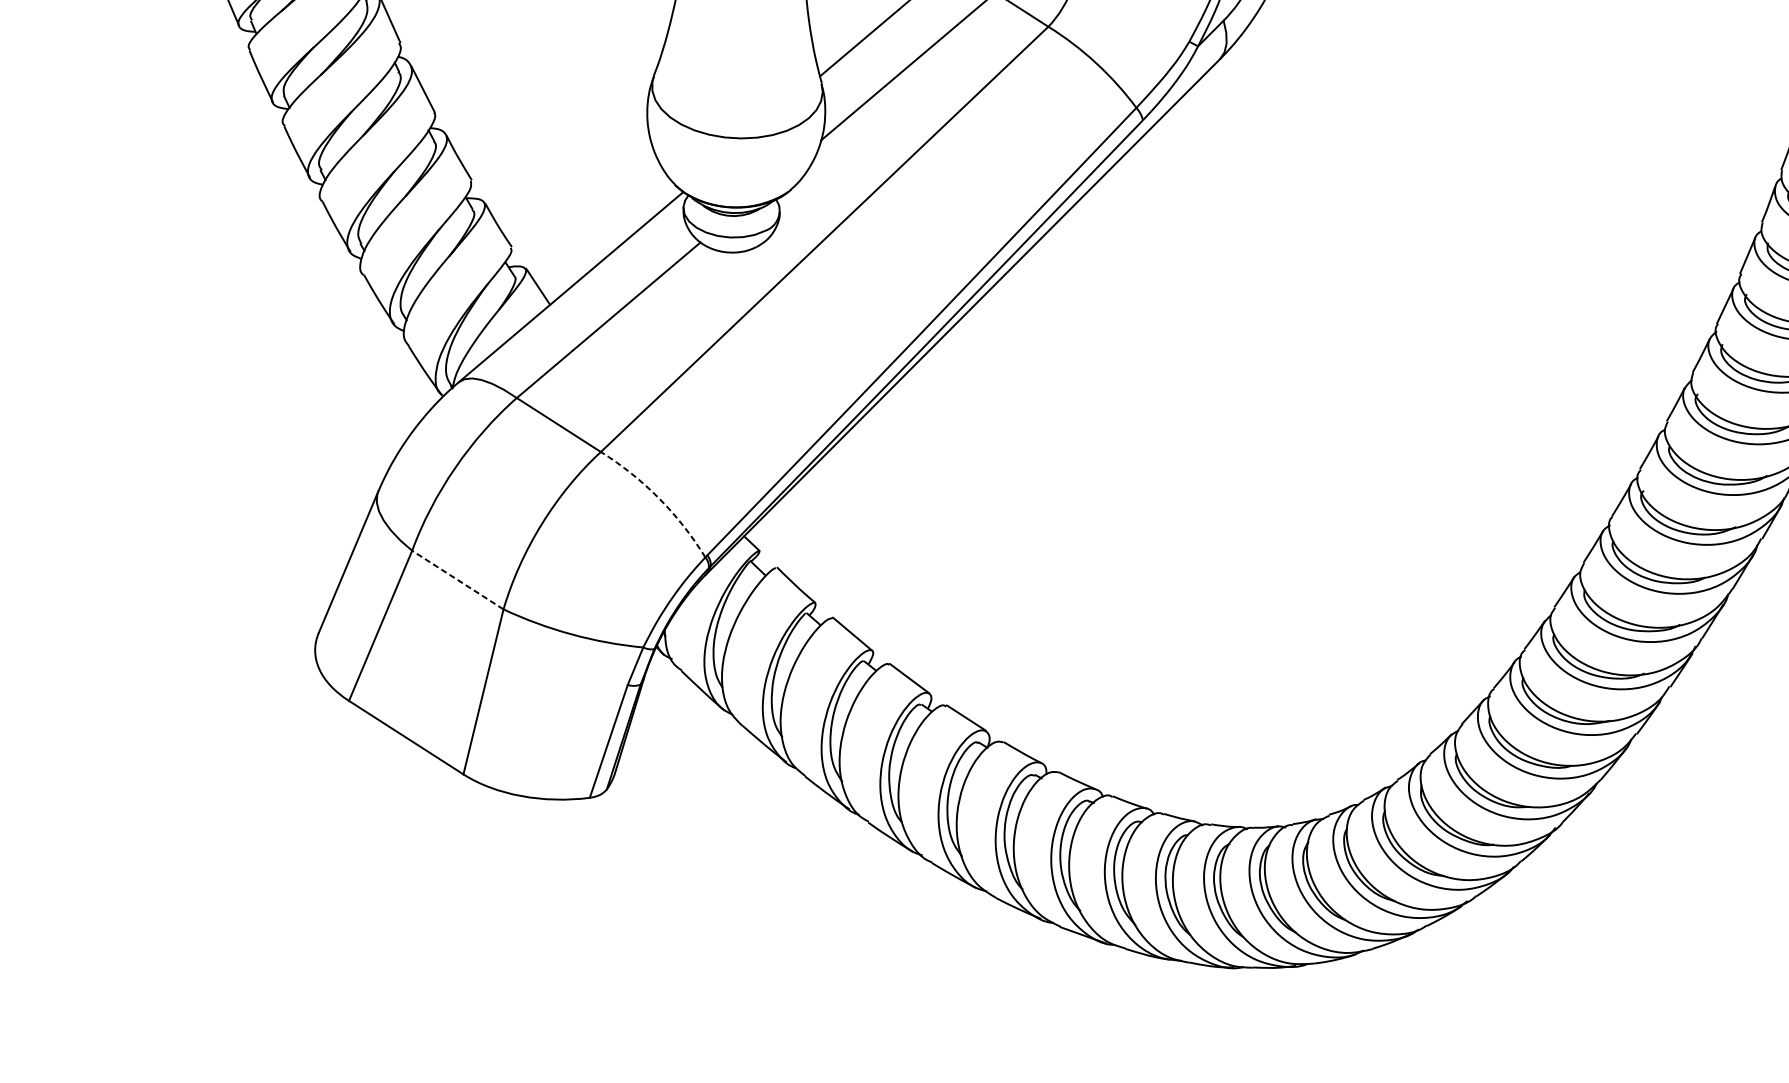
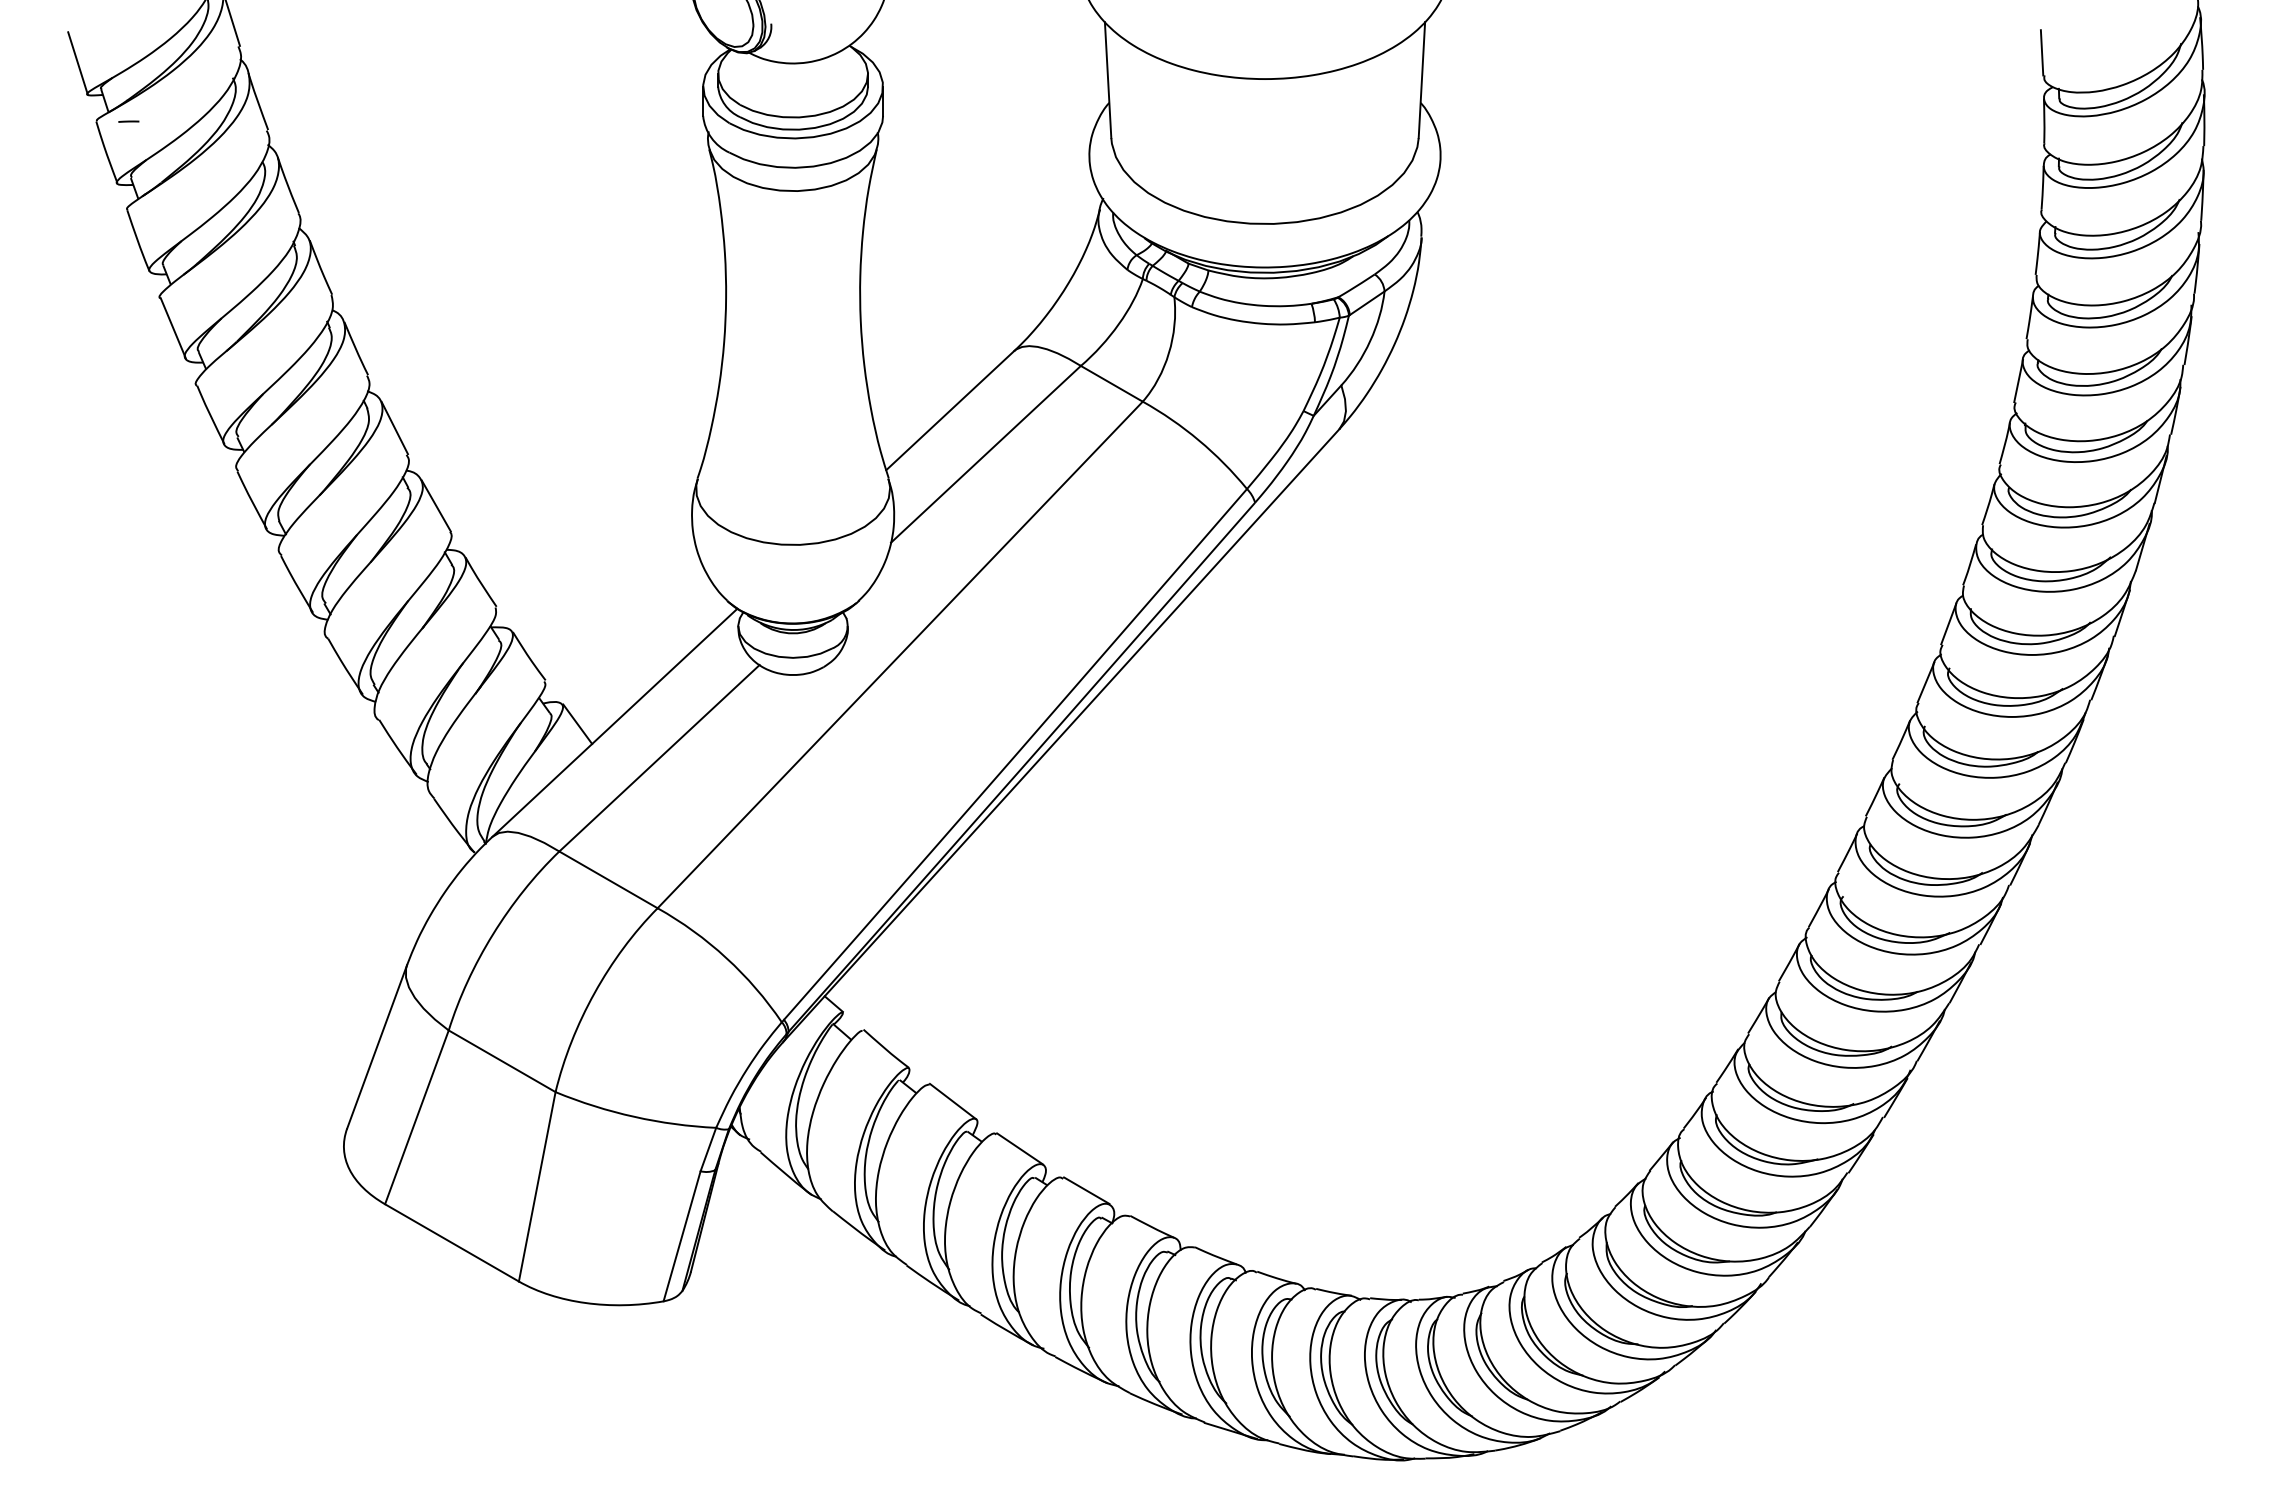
arc: (659, 499) -> (726, 958), dashed -> solid
line: (458, 580) -> (502, 1061), dashed -> solid

